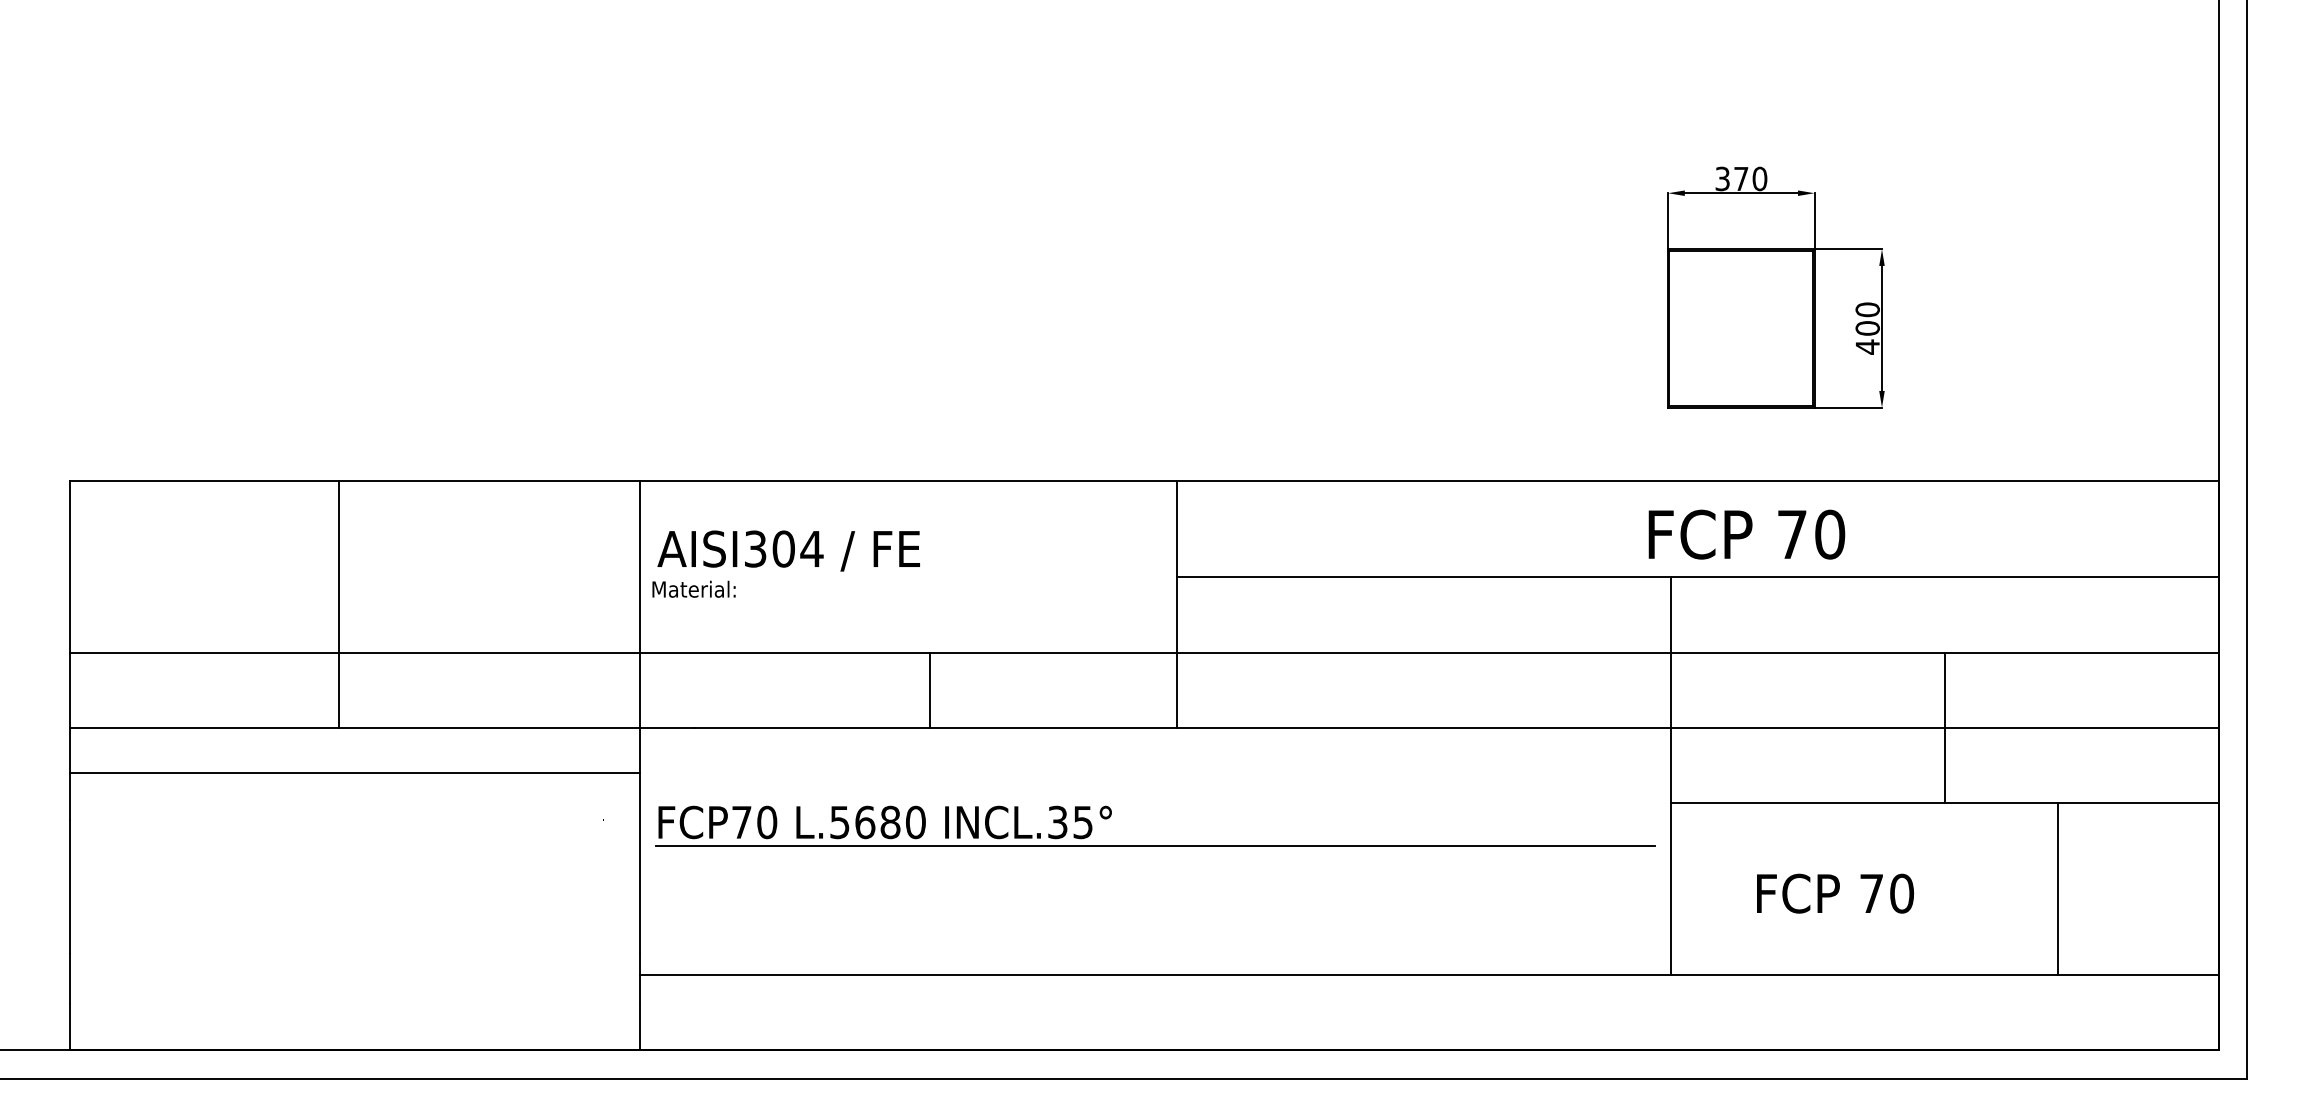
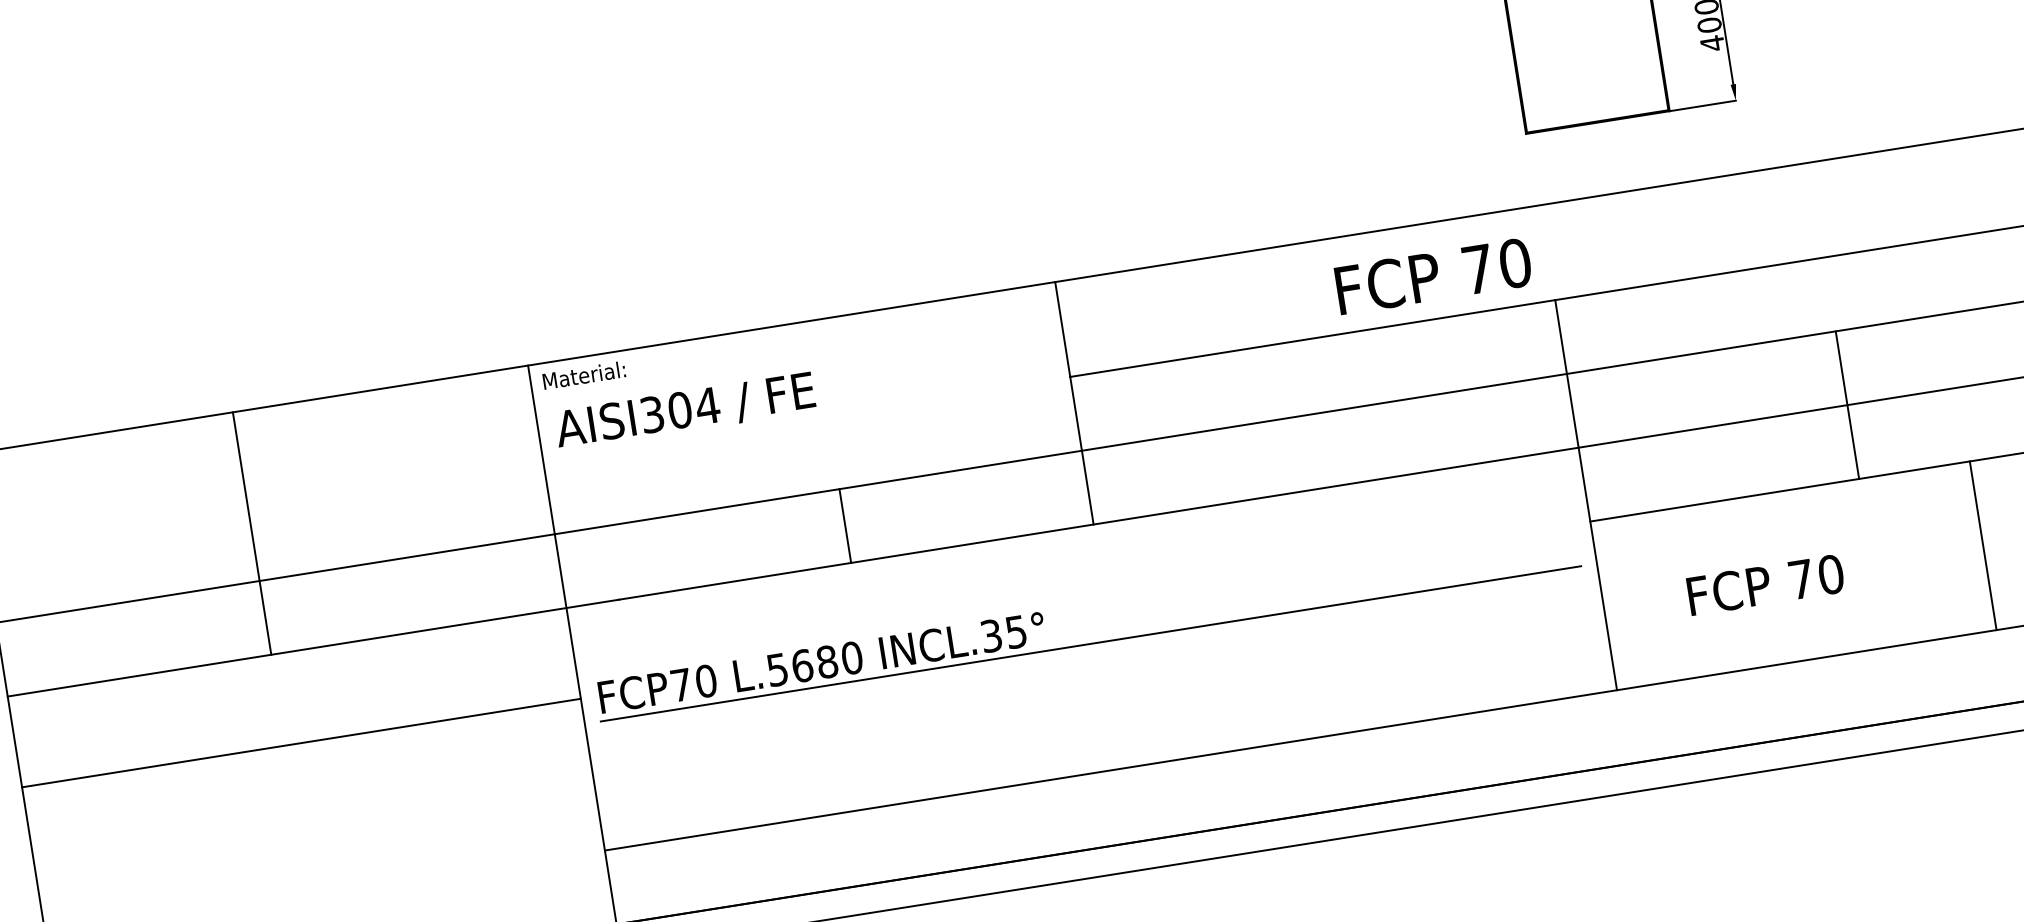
text: (1746, 534) -> (1433, 276), moved
text: (693, 588) -> (583, 374), moved
line: (354, 773) -> (300, 743), moved

